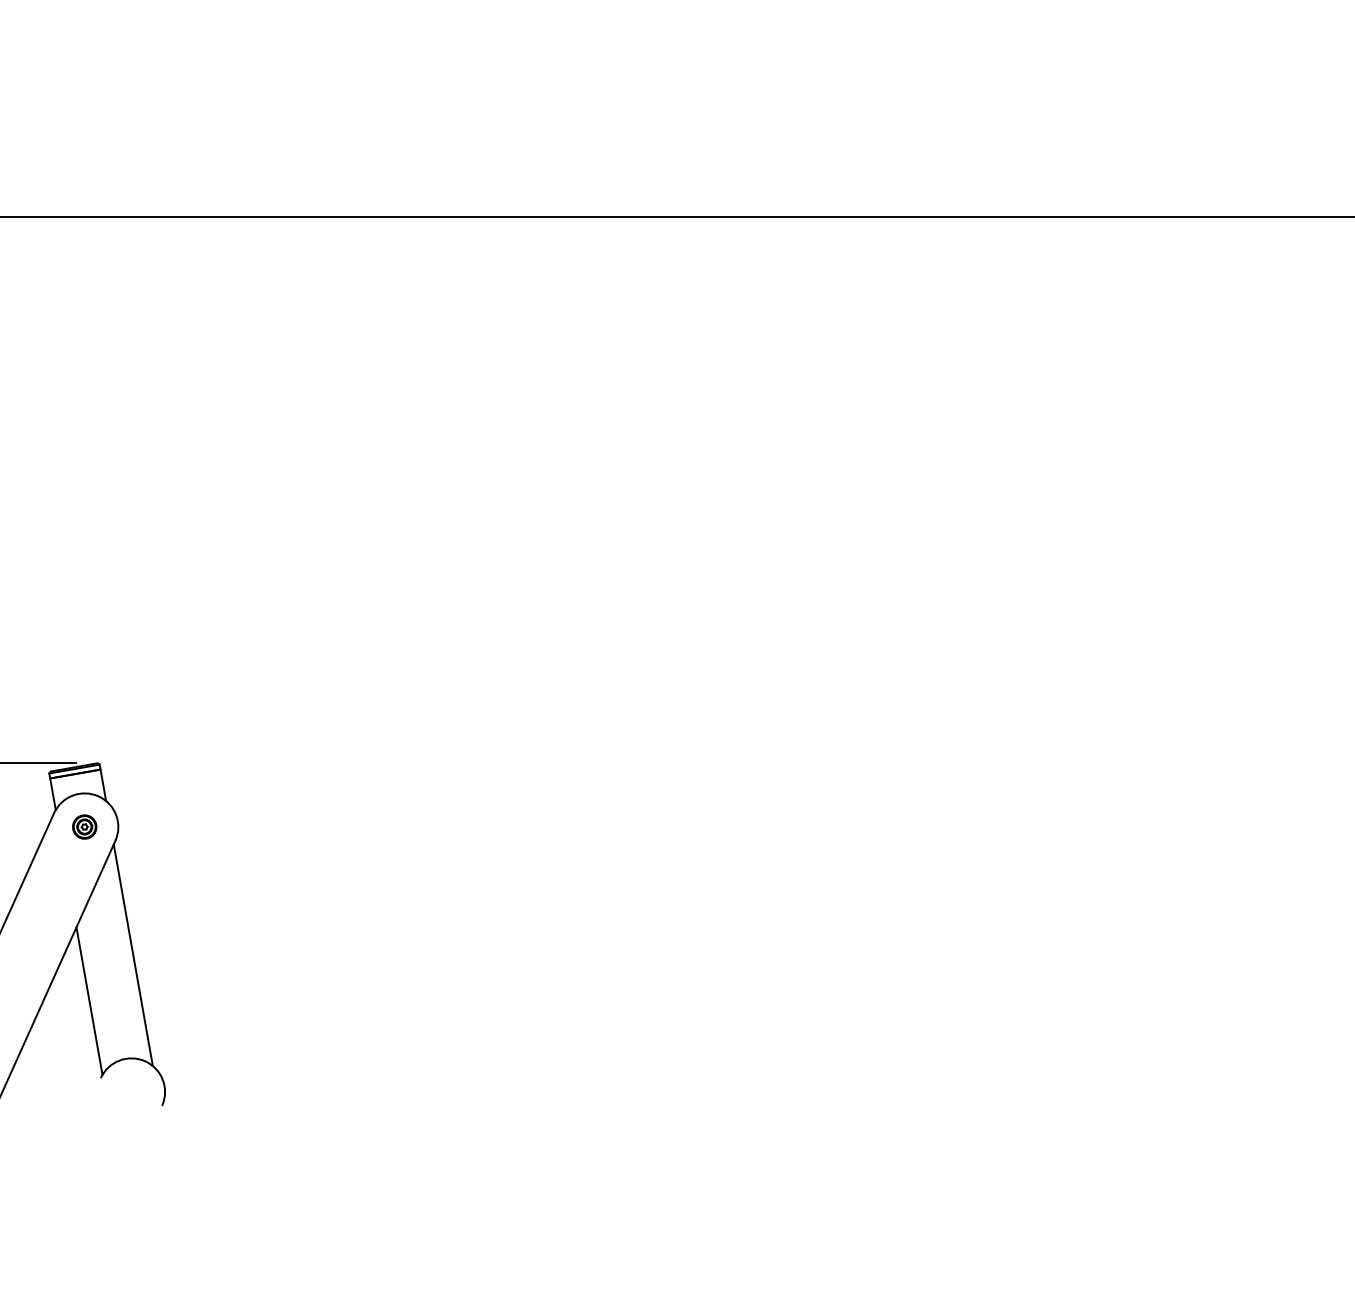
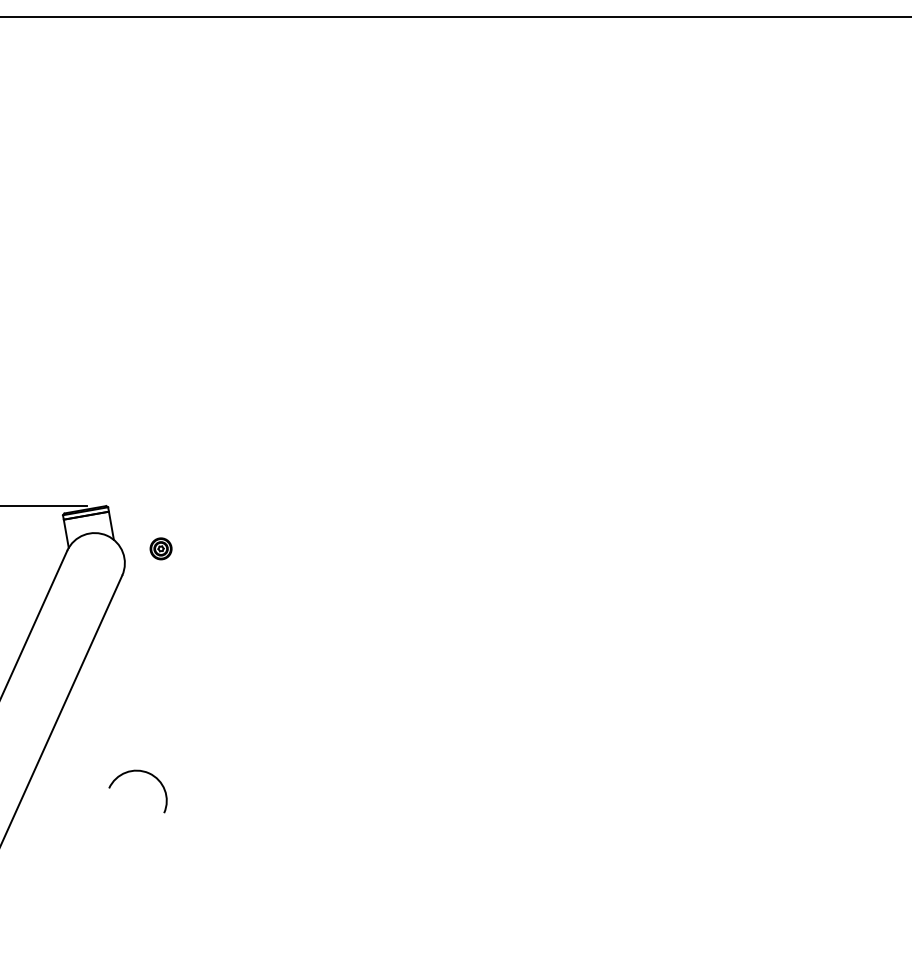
part: (84, 826) -> (160, 548), moved
line: (132, 955) -> (137, 678), removed
line: (89, 1000) -> (99, 718), removed

